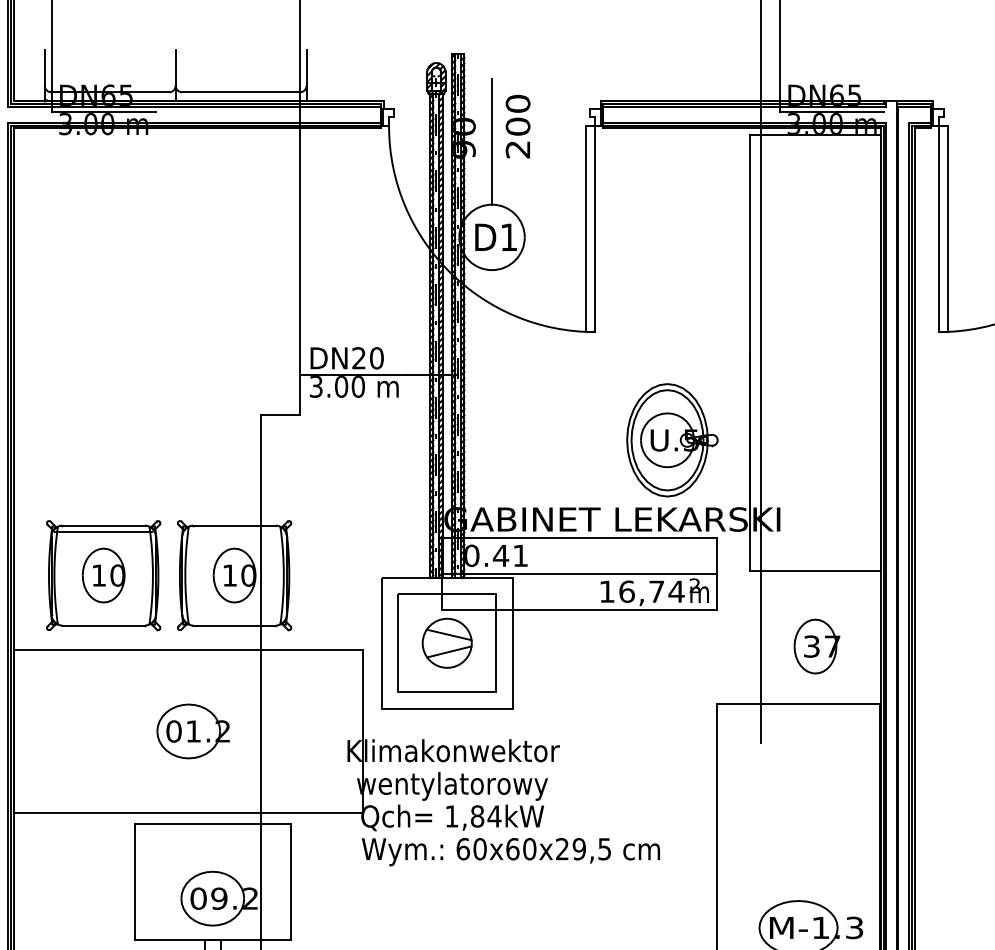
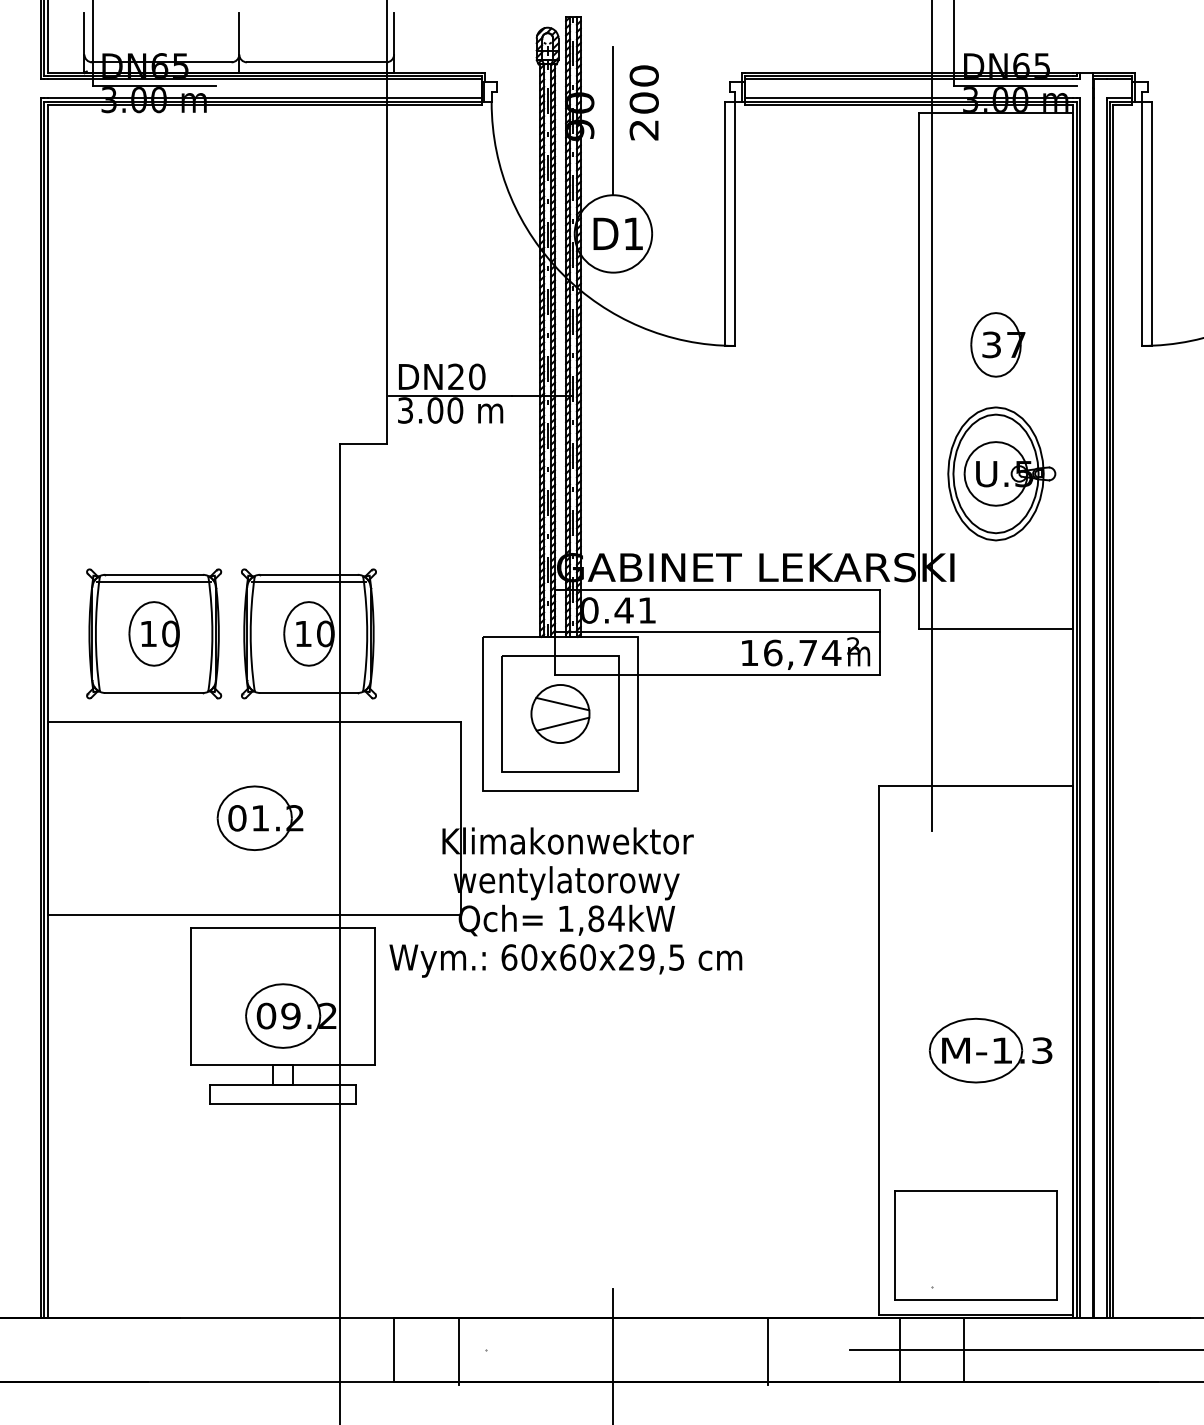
part: (672, 439) -> (1001, 473), moved
line: (234, 531) -> (308, 581), added
part: (816, 646) -> (997, 344), moved
text: (510, 851) -> (565, 960), moved

